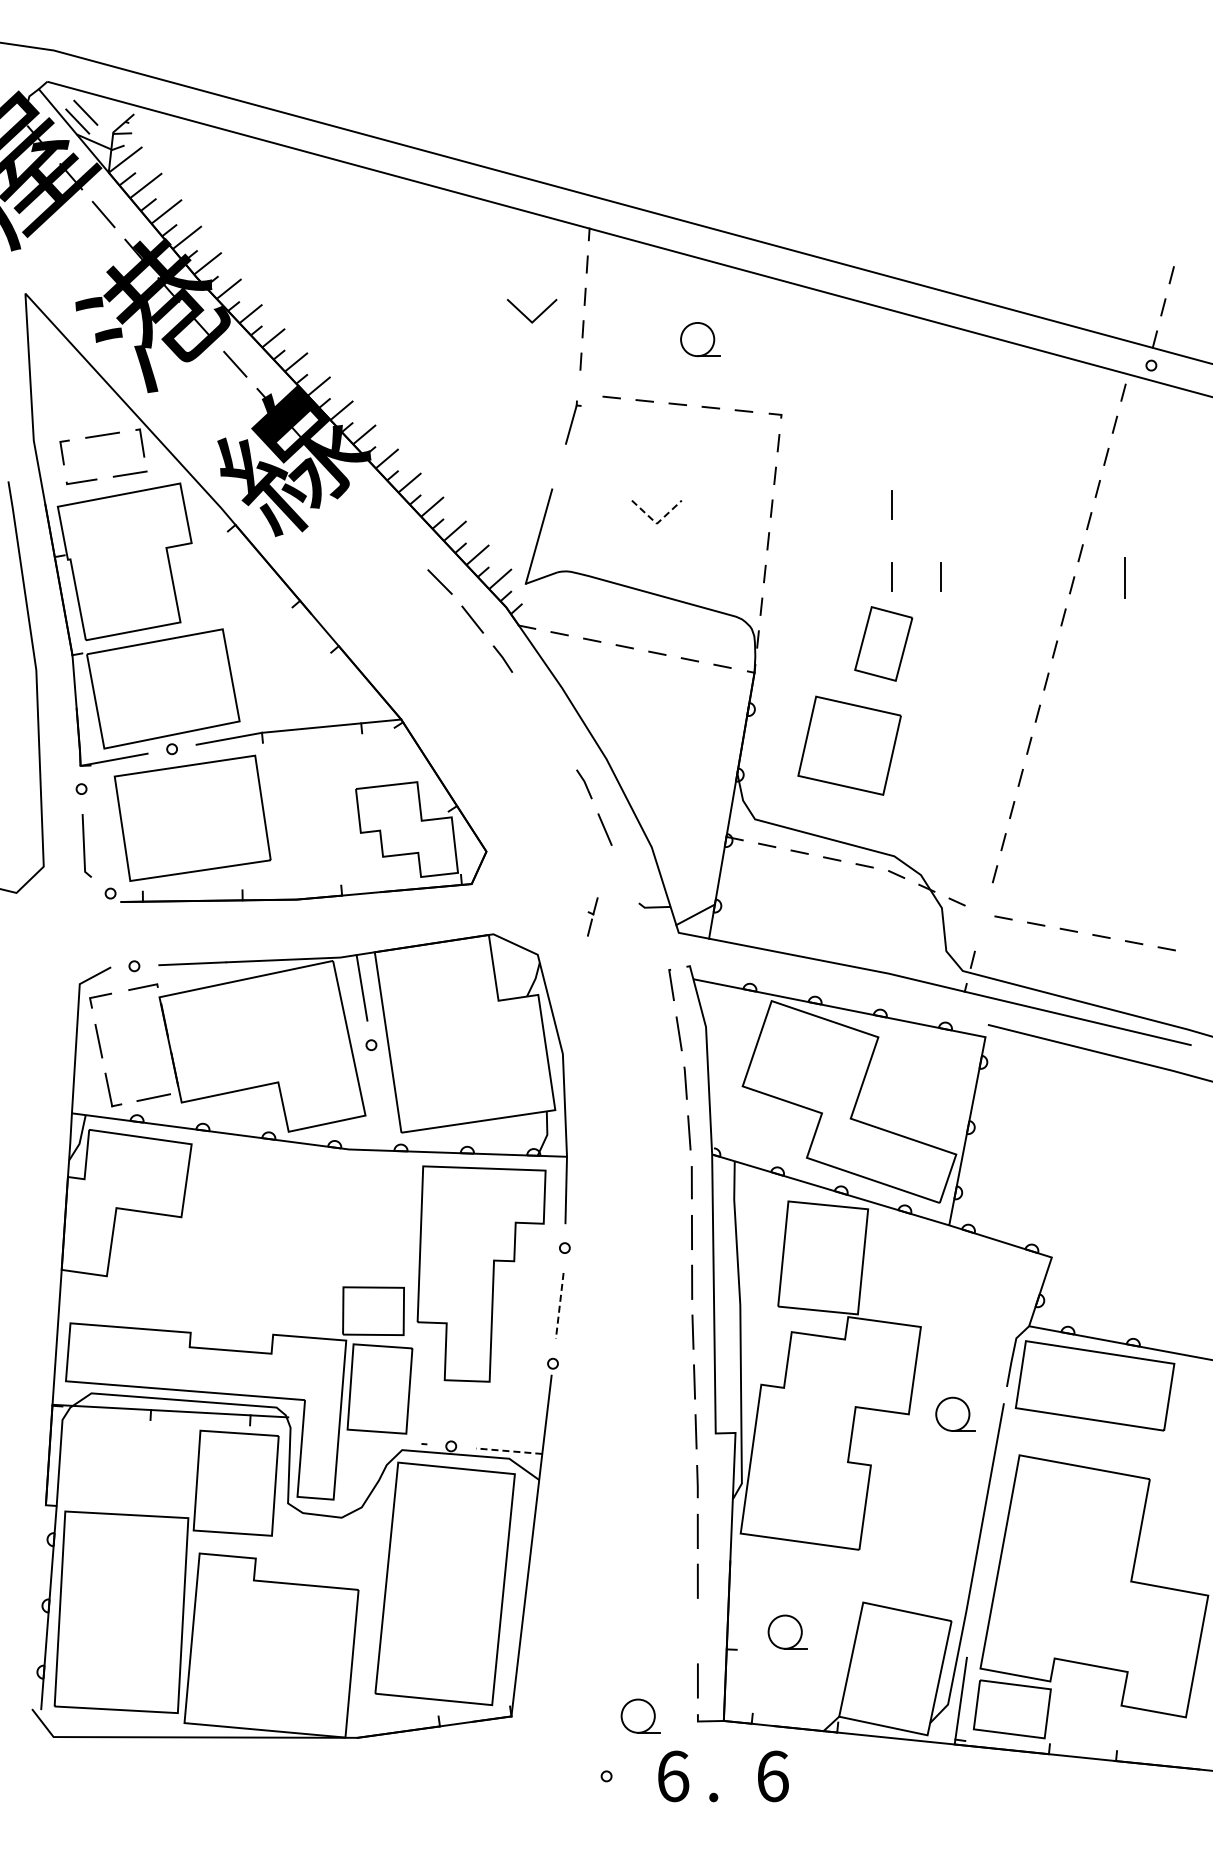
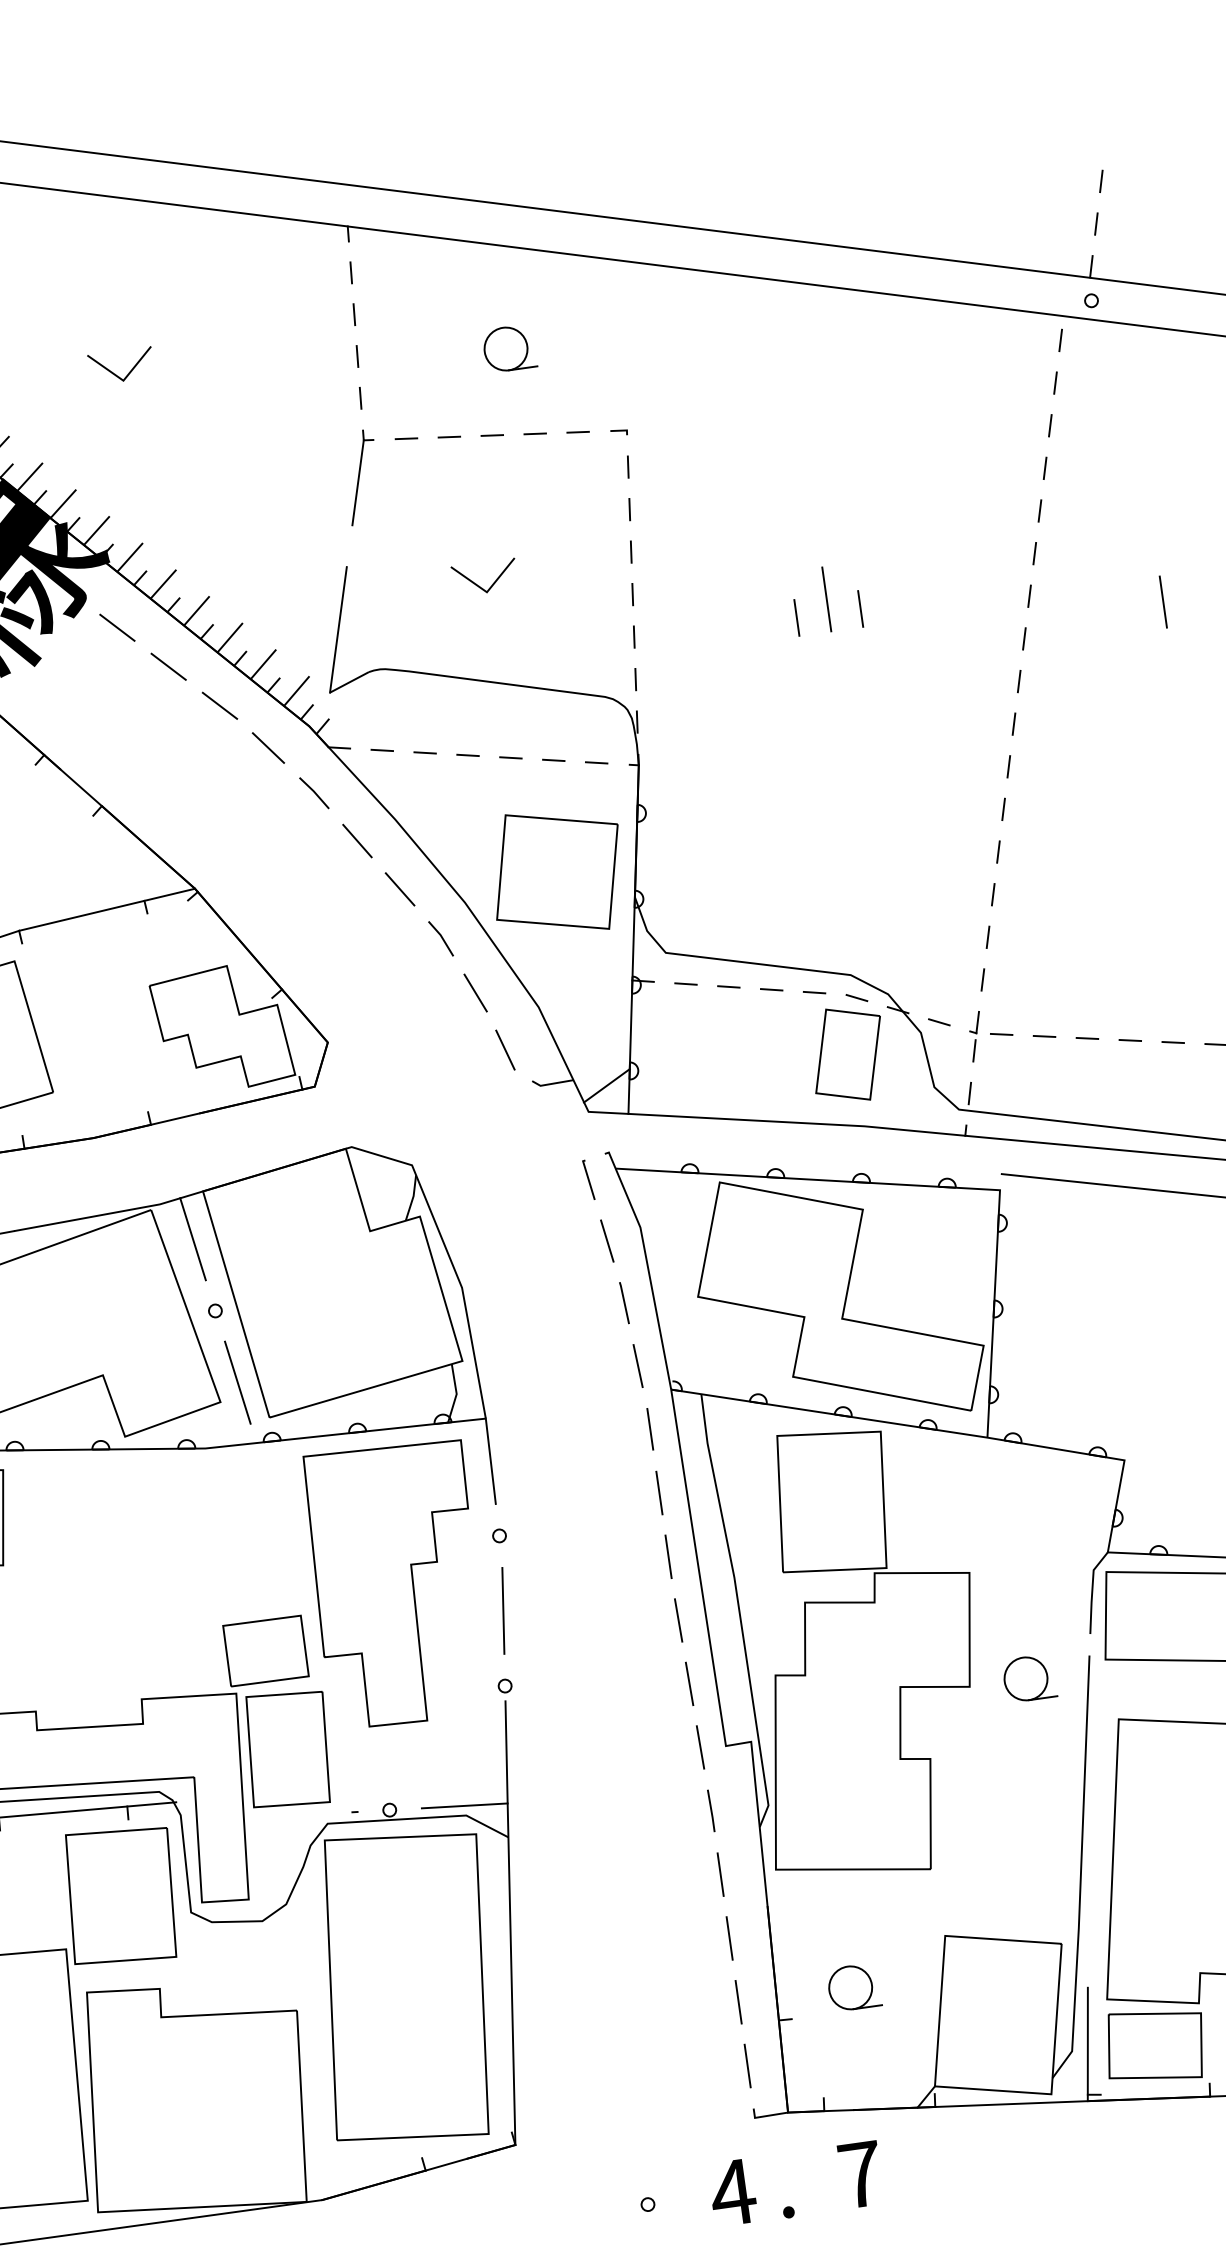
line: (527, 316) -> (116, 373), moved
part: (573, 422) -> (362, 477), size x1.67
line: (891, 504) -> (783, 525), removed
line: (369, 511) -> (116, 628), added
line: (656, 523) -> (486, 591), dashed -> solid
line: (404, 546) -> (168, 666), added
line: (916, 565) -> (826, 598), added
line: (1124, 577) -> (1162, 601), moved
part: (883, 643) -> (847, 1054), moved
line: (530, 700) -> (357, 841), added
line: (558, 741) -> (400, 888), added
part: (849, 745) -> (557, 871), moved
line: (621, 876) -> (505, 1050), added
part: (592, 916) -> (975, 1036), moved
line: (380, 1102) -> (237, 1382), added
line: (559, 1306) -> (503, 1611), dashed -> solid
line: (508, 1451) -> (463, 1806), dashed -> solid
line: (697, 1630) -> (738, 2001), added
part: (640, 1715) -> (680, 2120), removed
text: (672, 1776) -> (732, 2192), 6 -> 4
text: (772, 1776) -> (860, 2174), 6 -> 7

